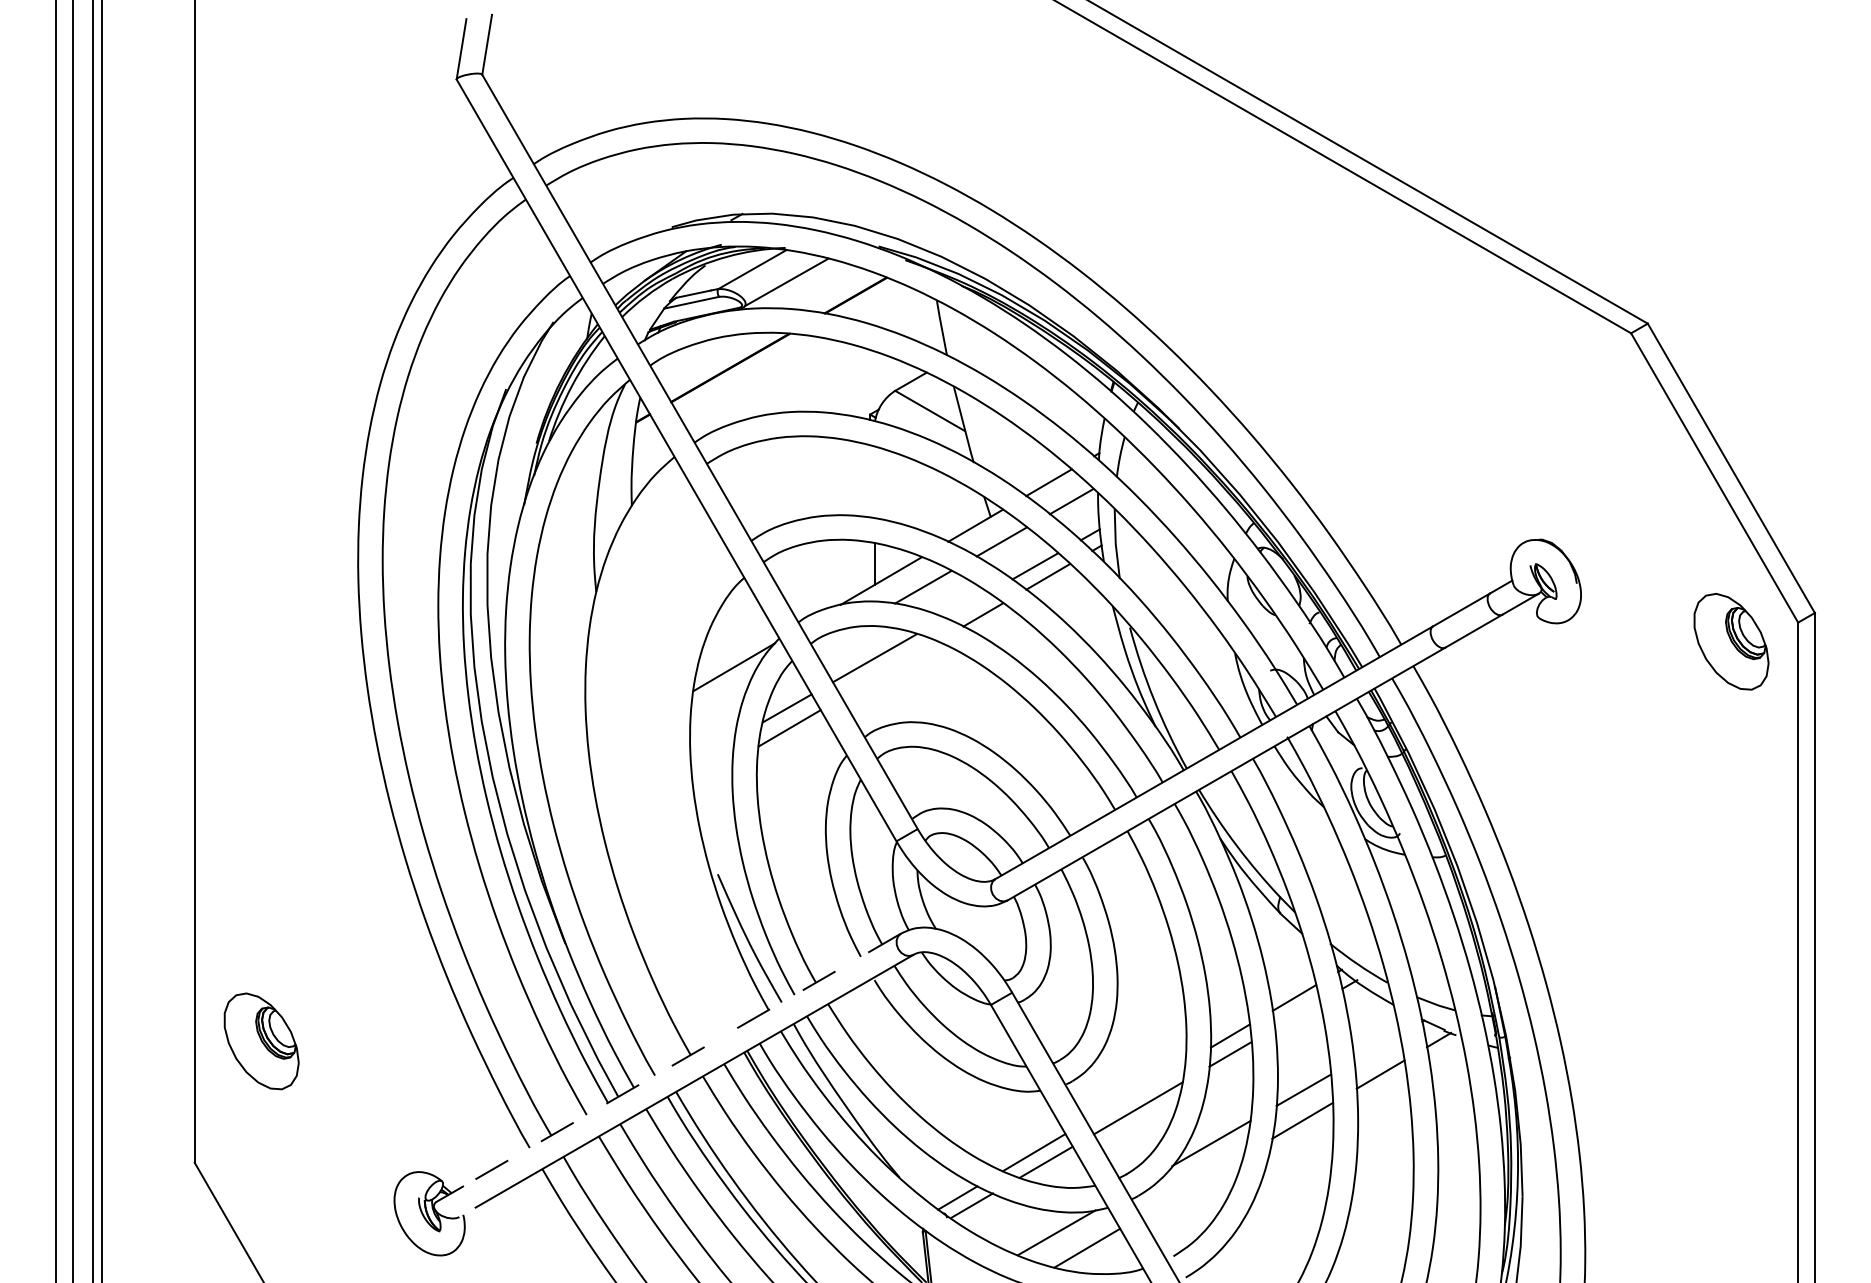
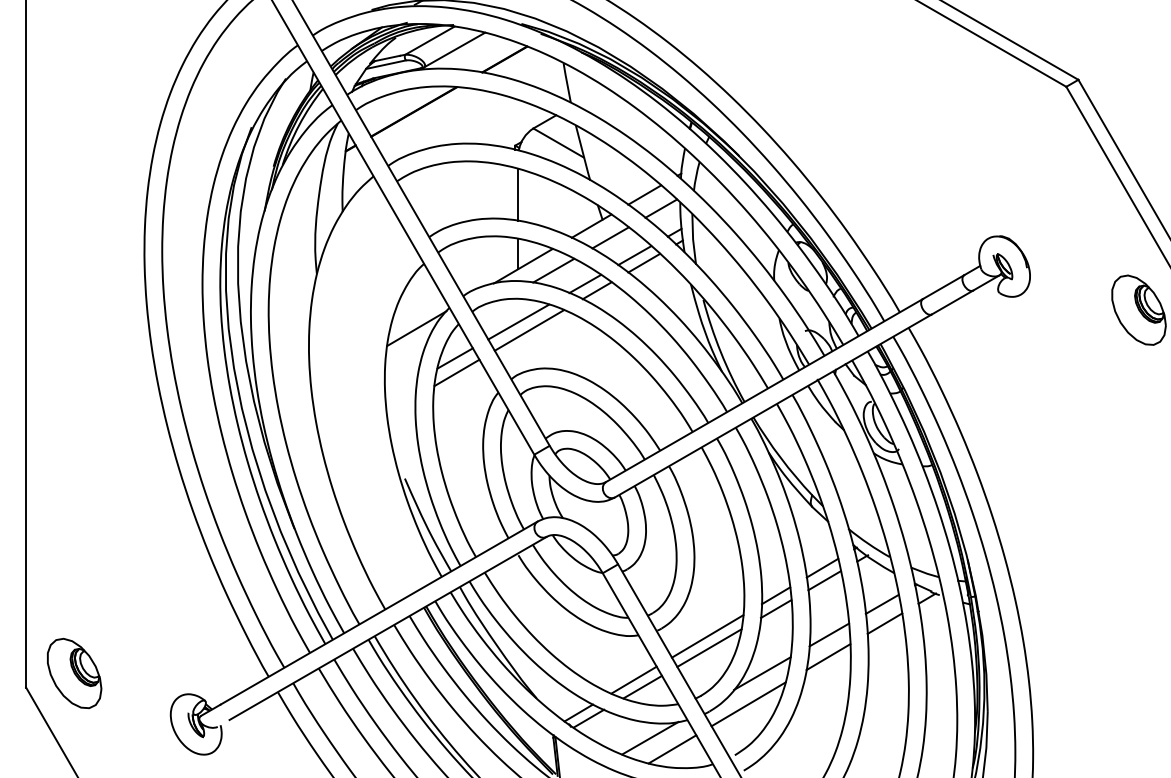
line: (874, 482) -> (518, 194), added
line: (966, 605) -> (585, 283), added
line: (889, 669) -> (529, 330), added
line: (1296, 1015) -> (824, 580), added
part: (261, 1041) -> (74, 673), moved
line: (1376, 1047) -> (881, 604), added
line: (682, 1060) -> (379, 613), dashed -> solid
line: (1135, 1091) -> (707, 635), added
line: (1192, 1185) -> (748, 703), added

